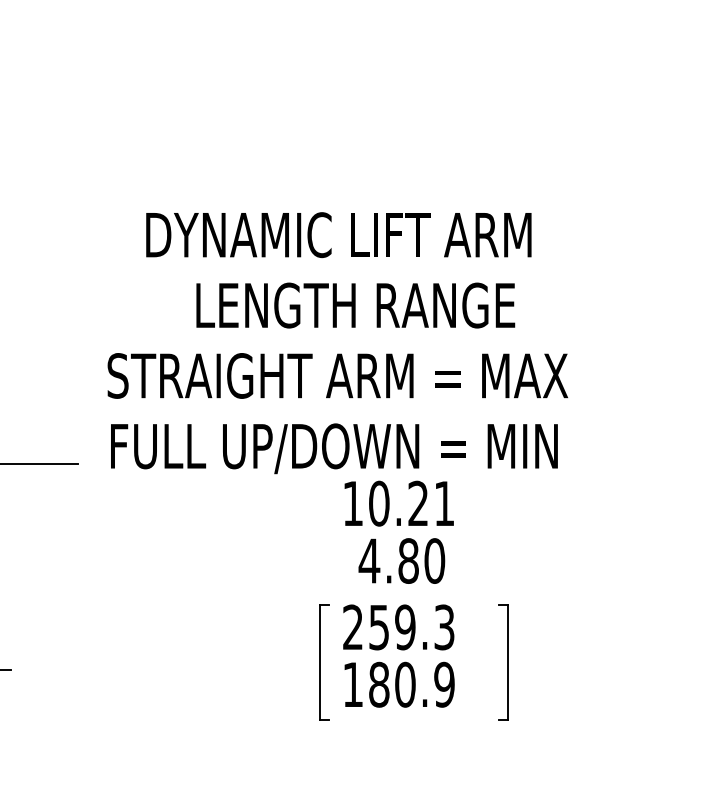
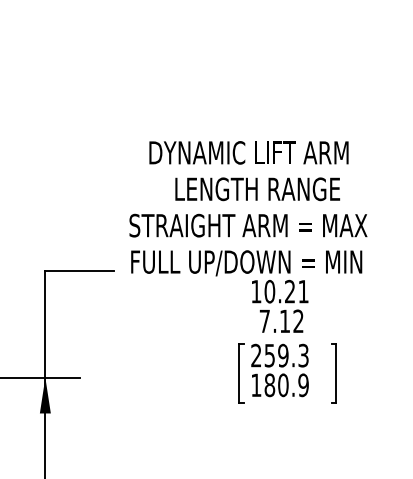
text: (401, 561) -> (281, 321), 4.80 -> 7.12

